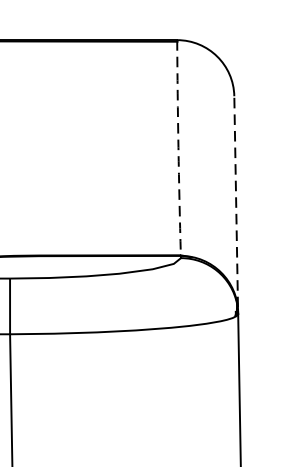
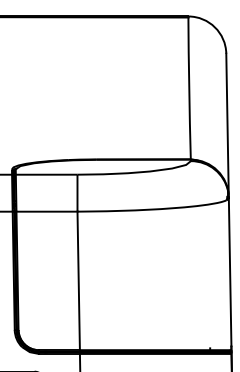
arc: (178, 147) -> (189, 87), dashed -> solid
line: (236, 201) -> (227, 123), dashed -> solid

